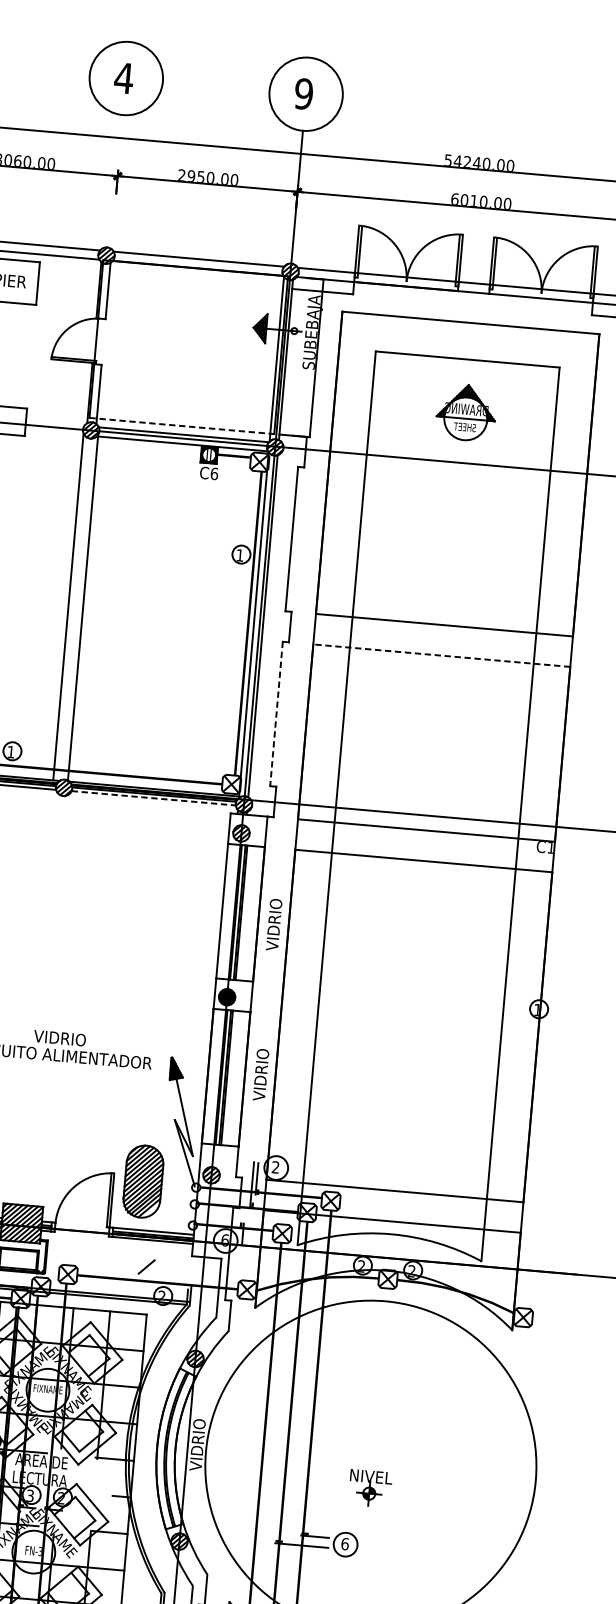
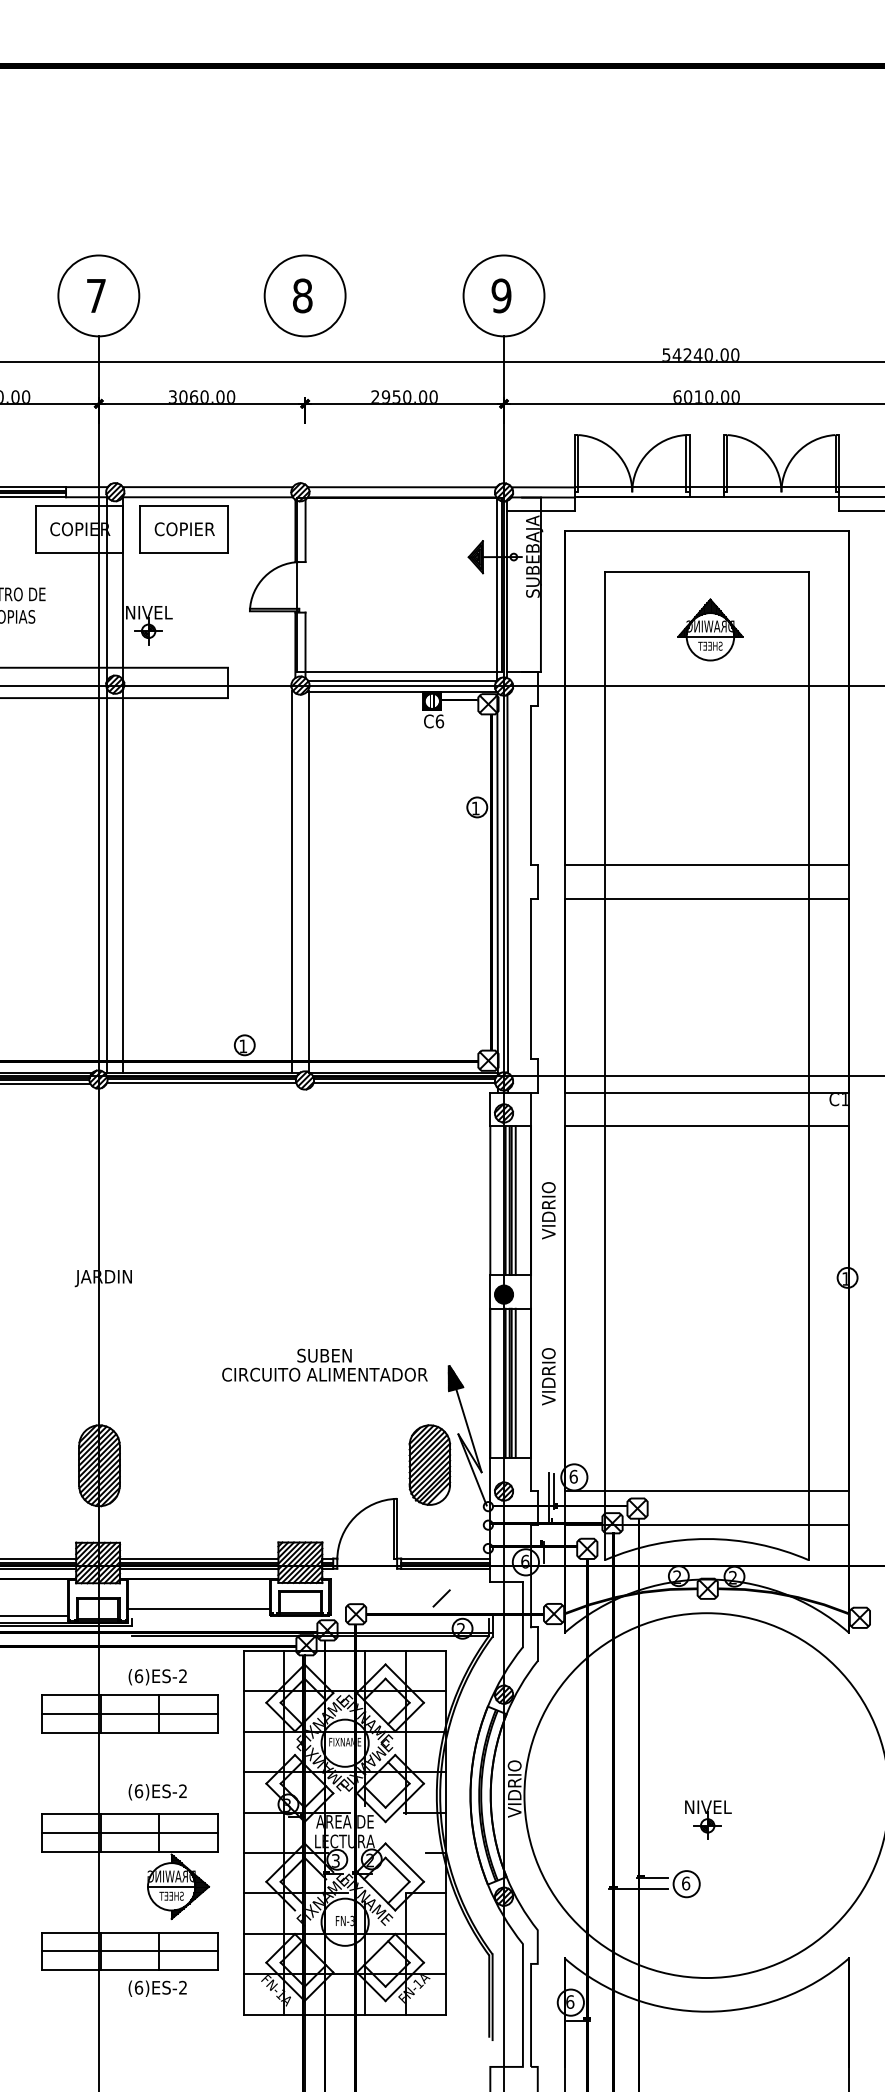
text: (123, 77) -> (302, 295), 4 -> 8
line: (182, 426) -> (400, 672), dashed -> solid
line: (441, 655) -> (706, 899), dashed -> solid
line: (276, 713) -> (531, 978), dashed -> solid
line: (153, 798) -> (404, 1083), dashed -> solid
line: (244, 913) -> (515, 1200), added
text: (60, 1038) -> (324, 1355), VIDRIO -> SUBEN
line: (230, 1077) -> (515, 1382), added
text: (275, 1167) -> (573, 1476), 2 -> 6
part: (143, 1181) -> (429, 1464), moved

